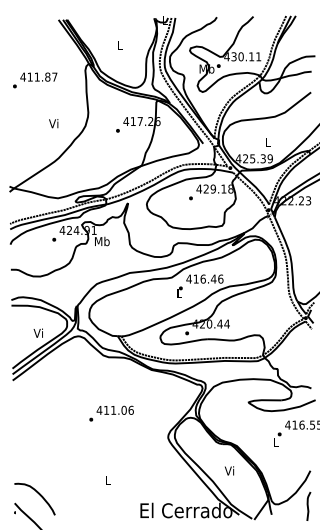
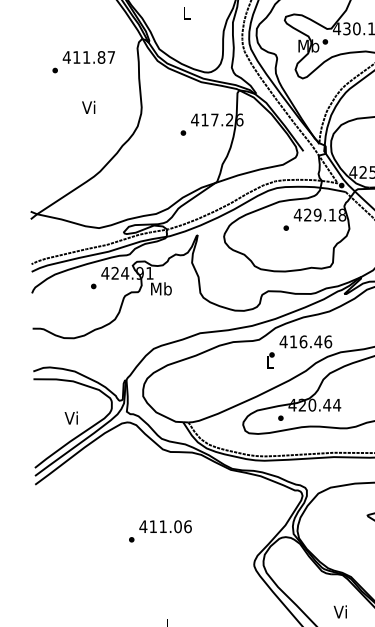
text: (35, 80) -> (84, 62), moved
text: (53, 123) -> (88, 107), moved
text: (111, 413) -> (160, 531), moved

